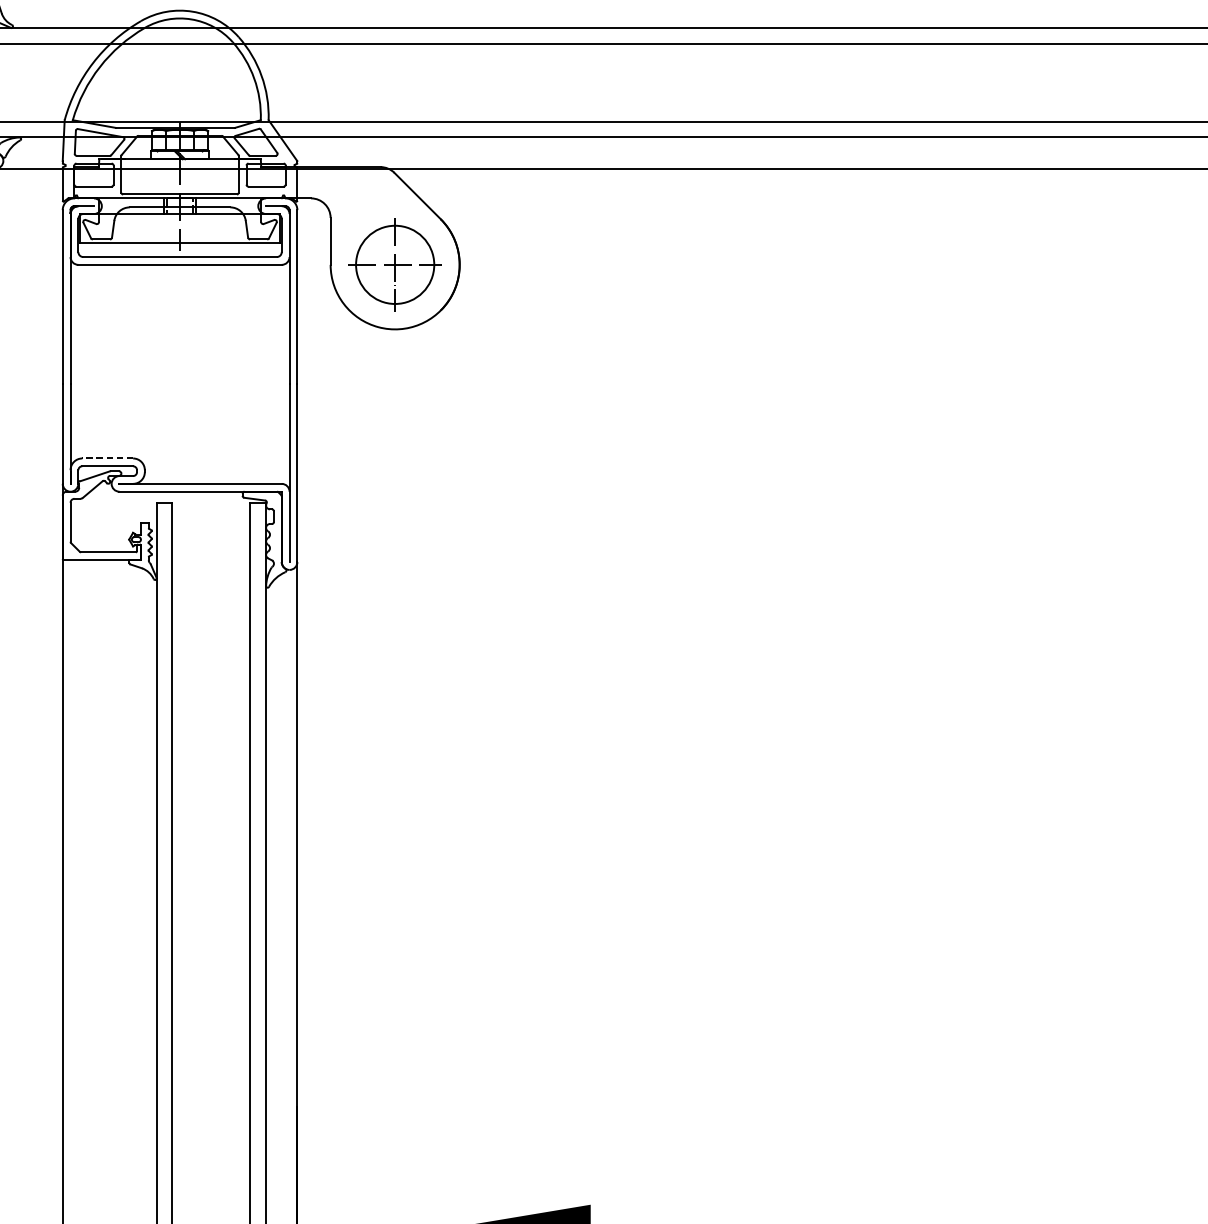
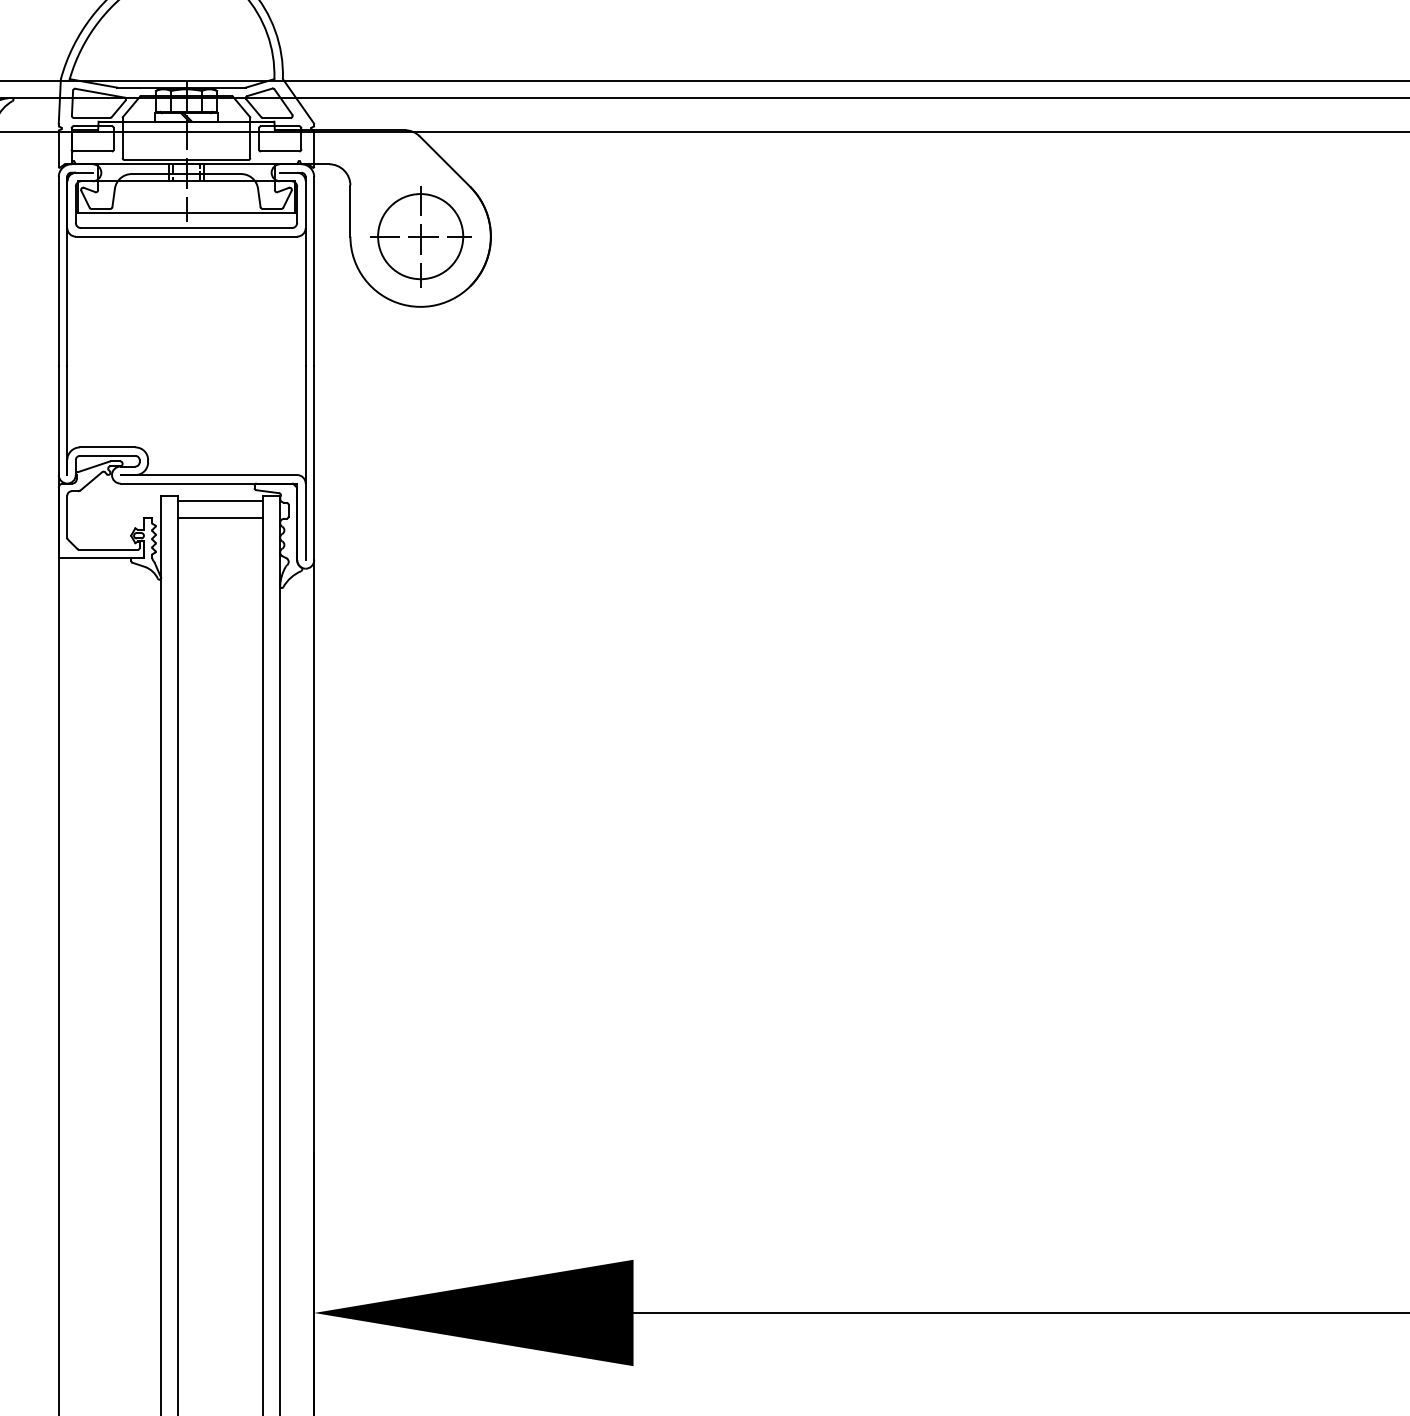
line: (107, 458) -> (107, 447), dashed -> solid
line: (211, 507) -> (220, 500), added
line: (211, 522) -> (220, 517), added

